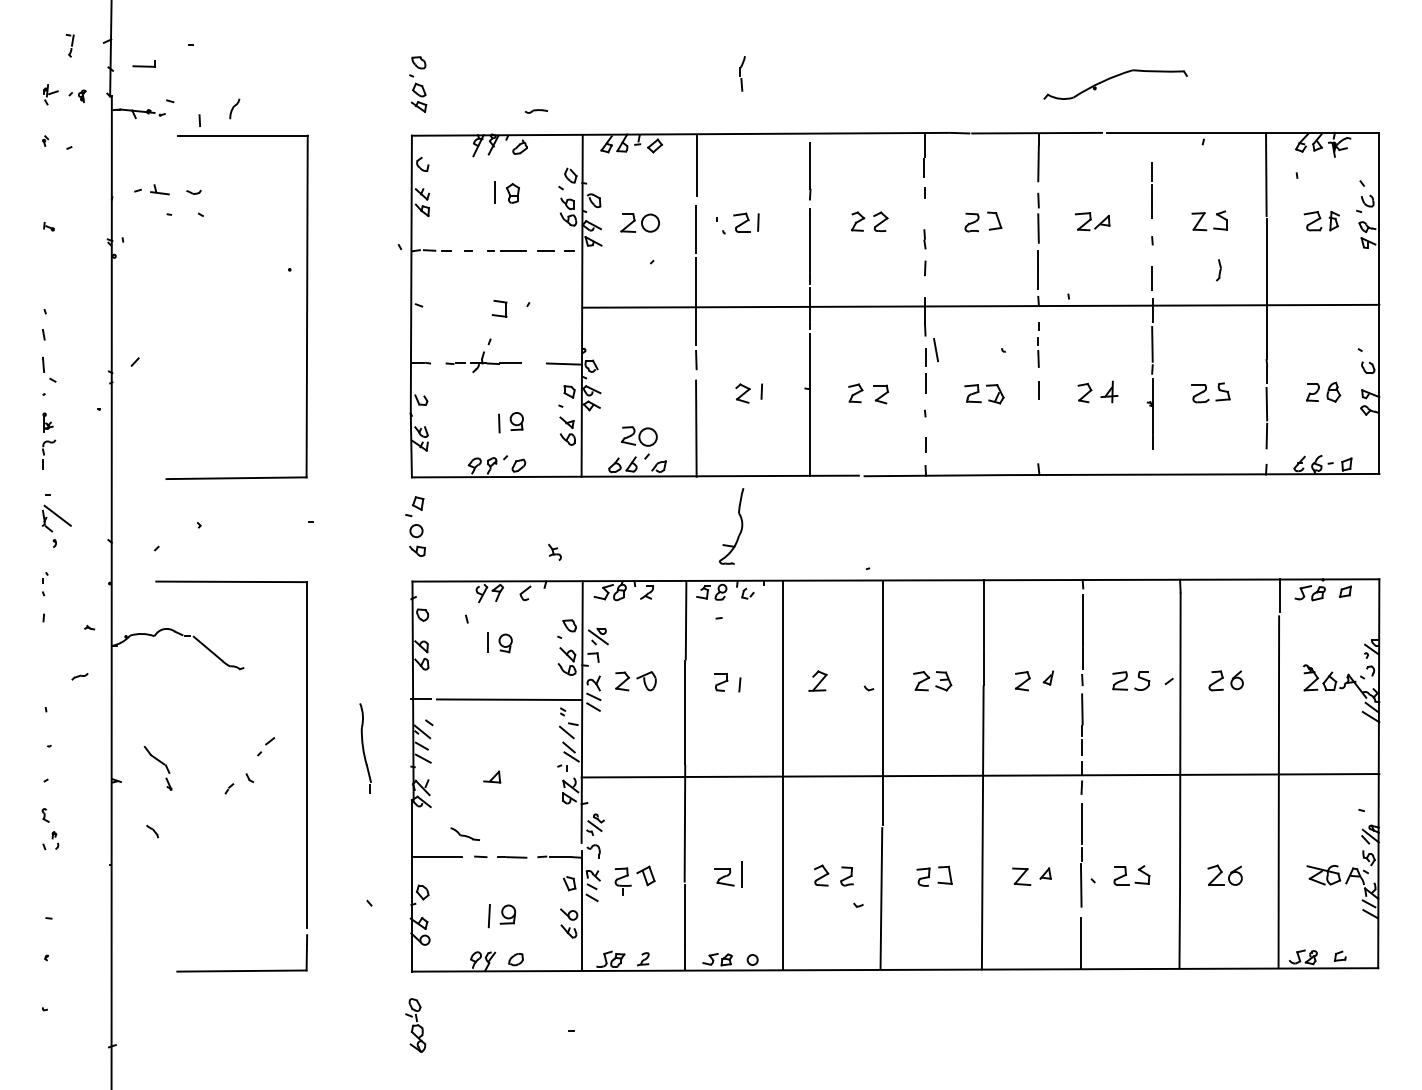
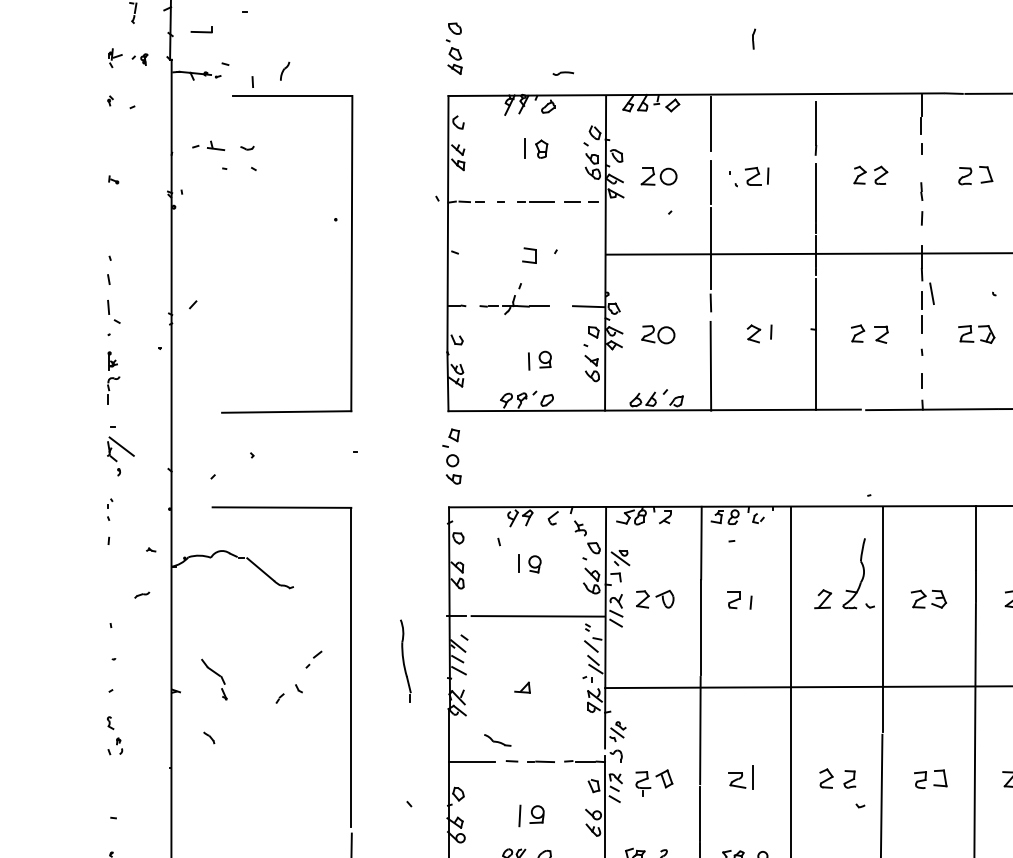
part: (743, 73) -> (754, 38), size x0.62
part: (639, 436) -> (658, 334), moved
part: (740, 529) -> (862, 576), moved
part: (554, 551) -> (580, 527), moved

